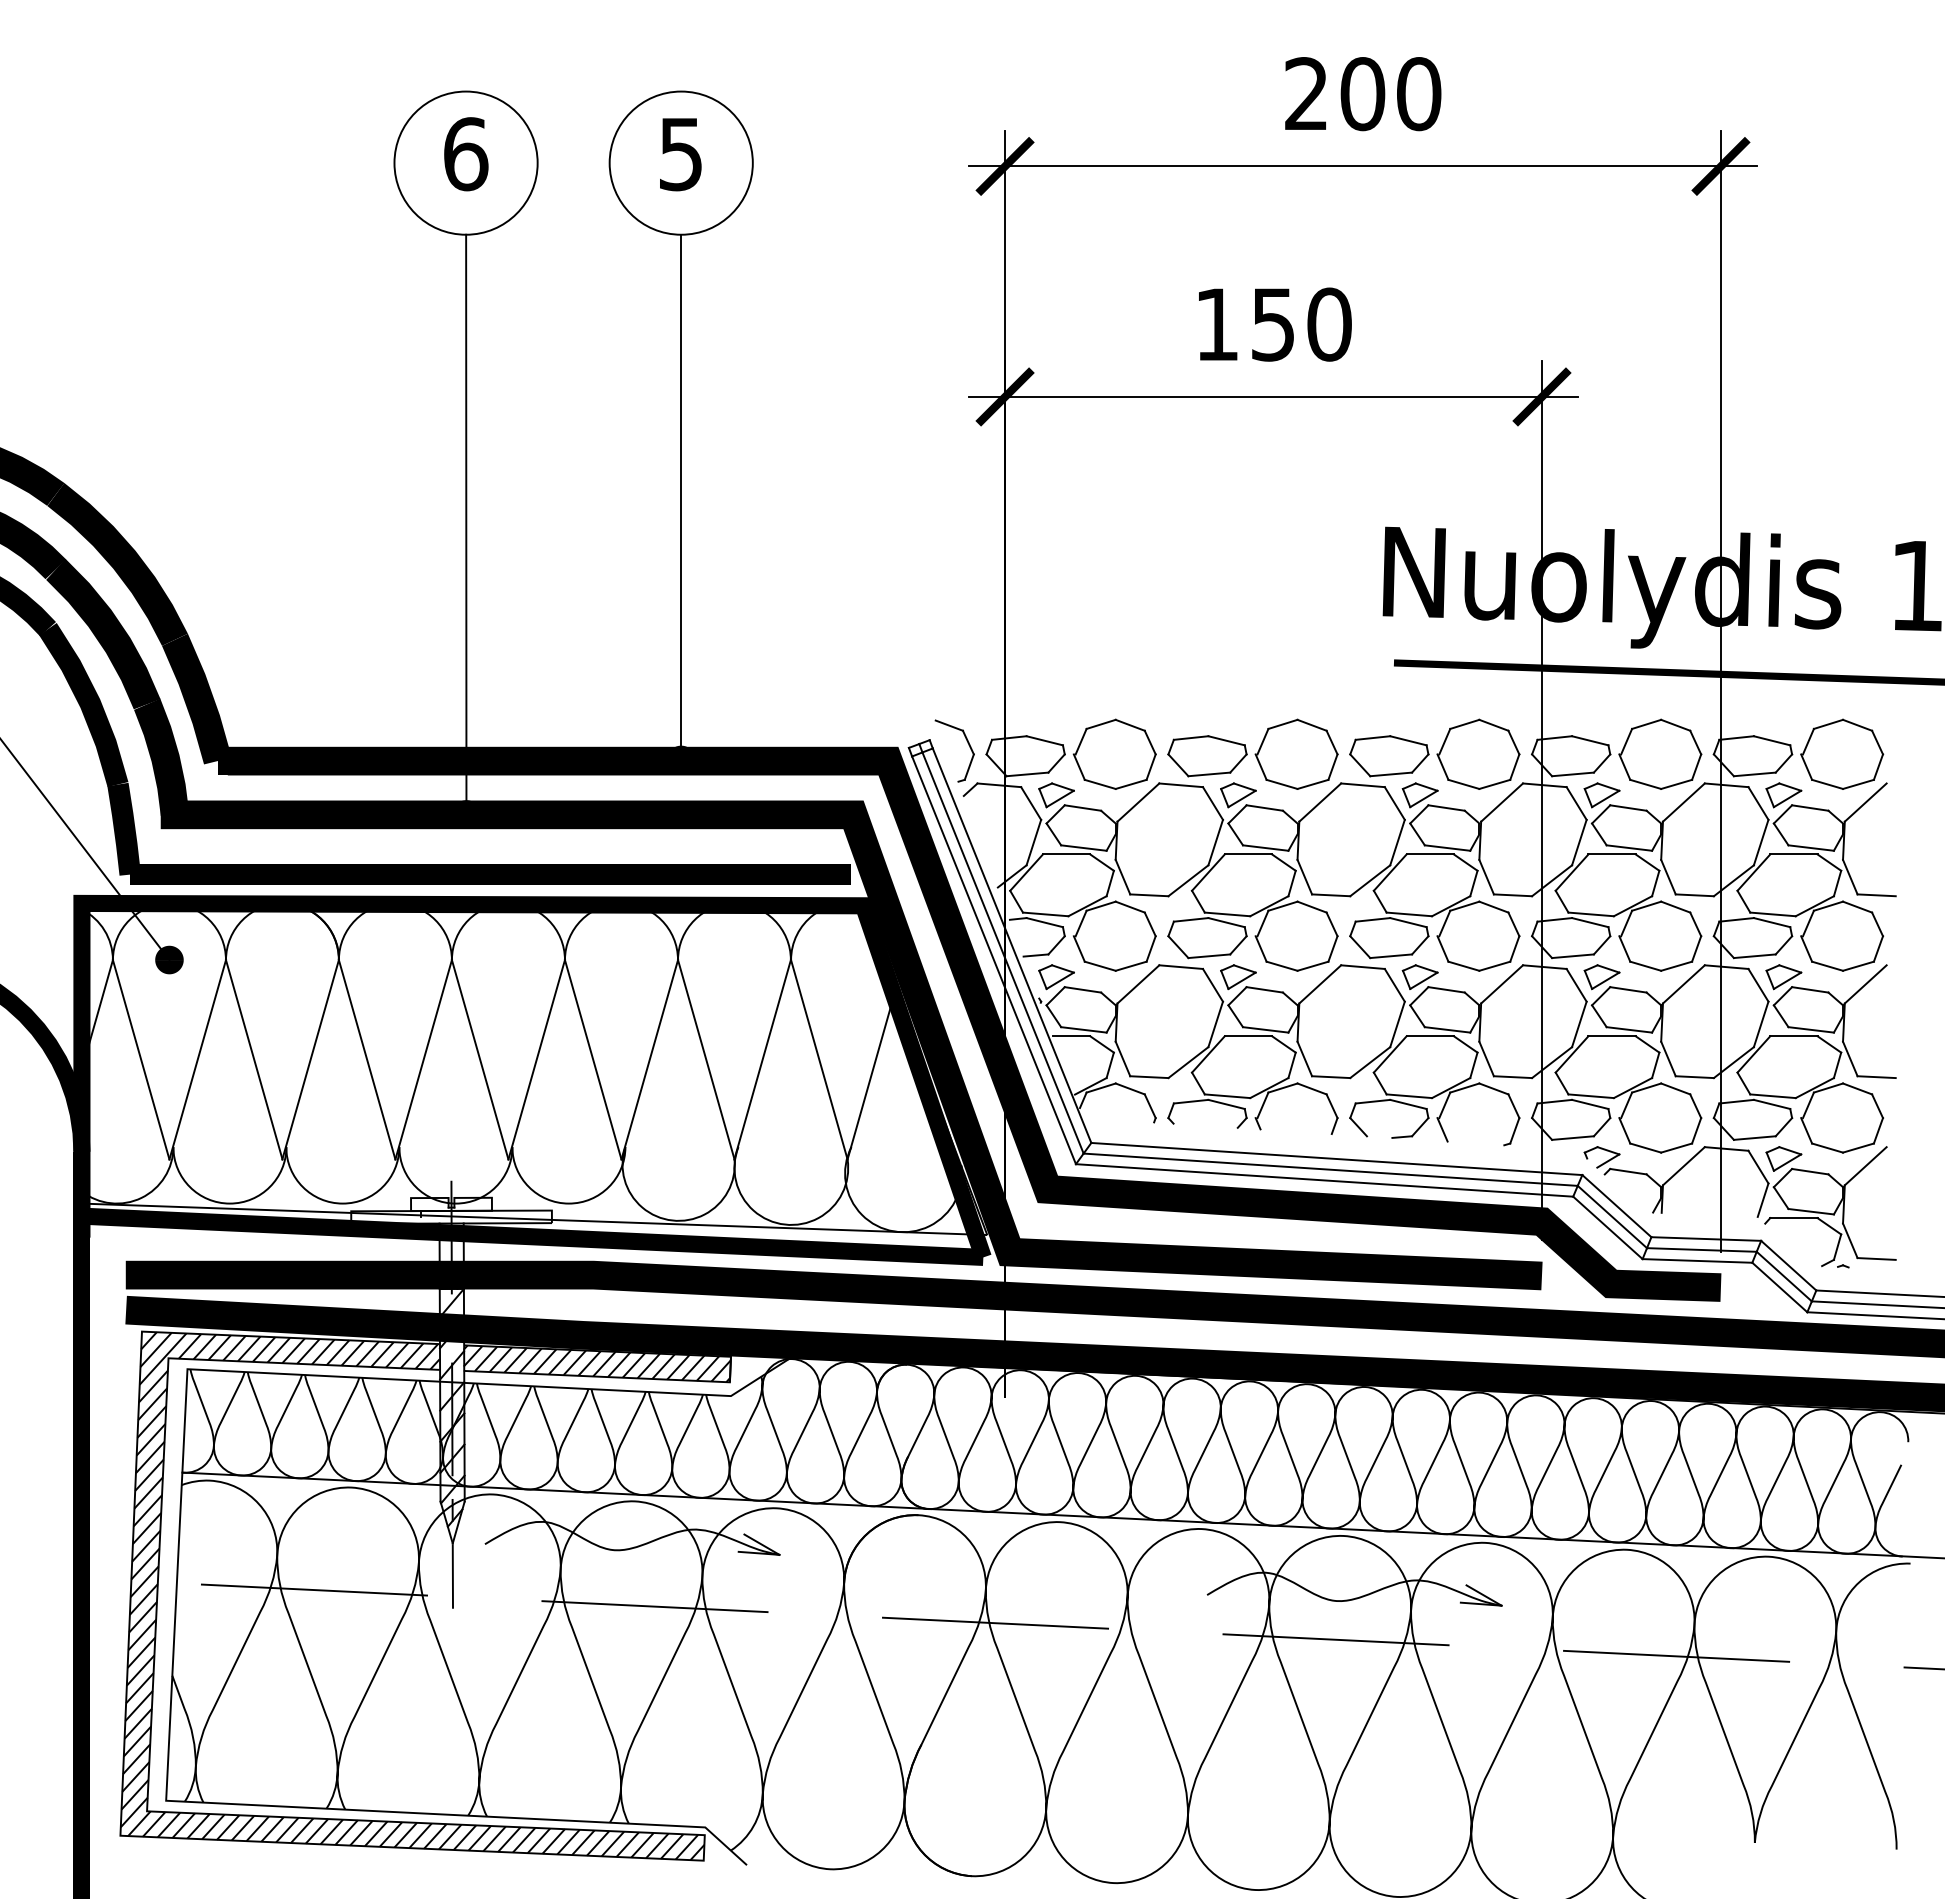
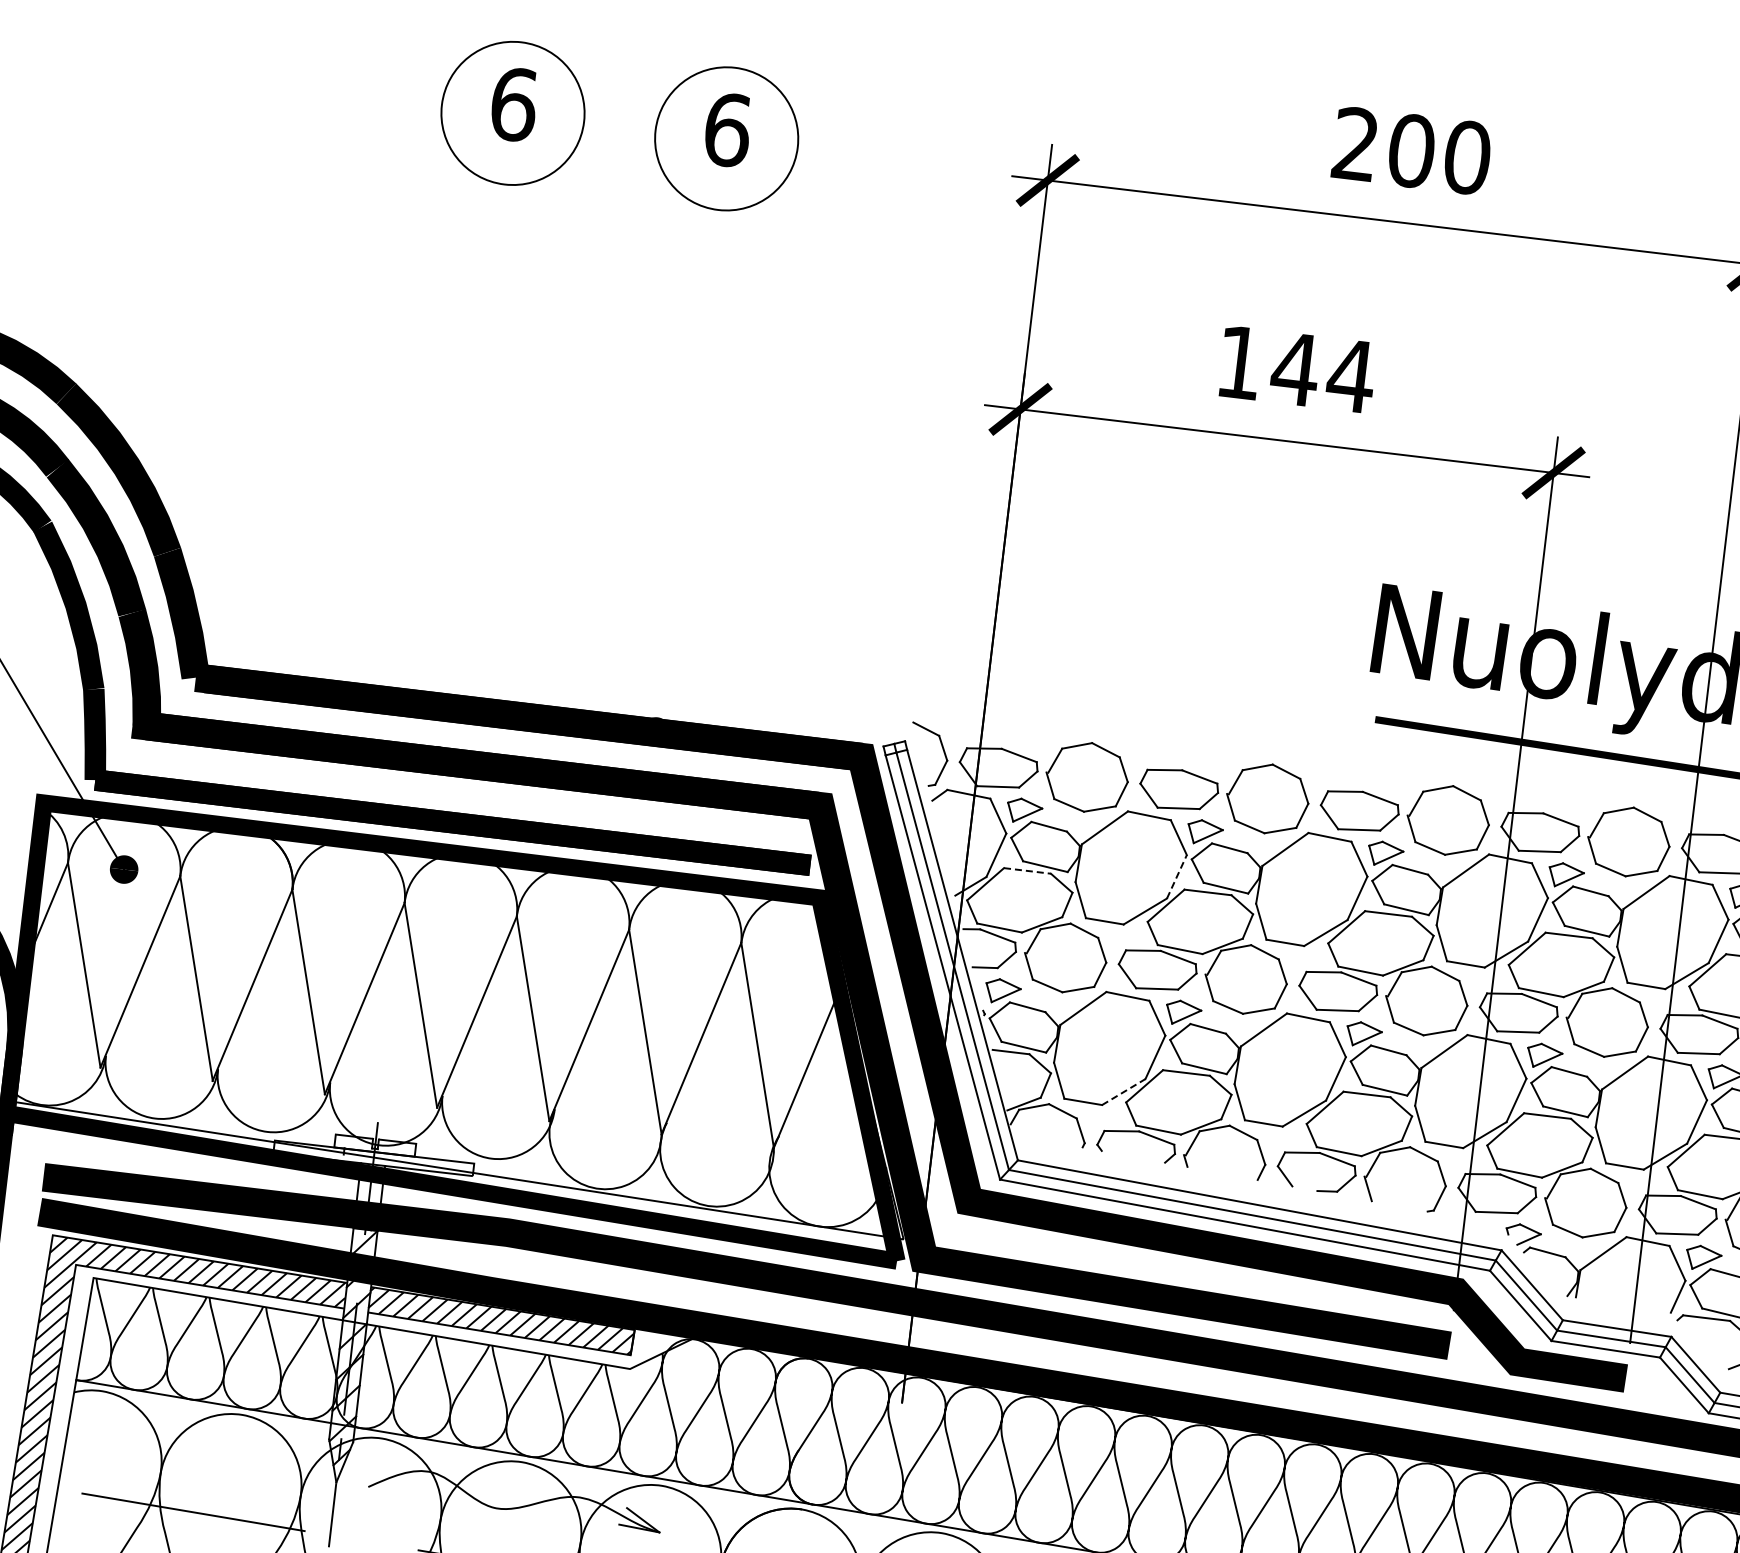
text: (681, 154) -> (727, 130), 5 -> 6
text: (1300, 324) -> (1322, 372), 150 -> 144
line: (681, 496) -> (687, 469), removed
line: (466, 524) -> (470, 472), removed
line: (1215, 842) -> (1176, 876), solid -> dashed
line: (1066, 854) -> (1027, 870), solid -> dashed
line: (1188, 1062) -> (1123, 1091), solid -> dashed

